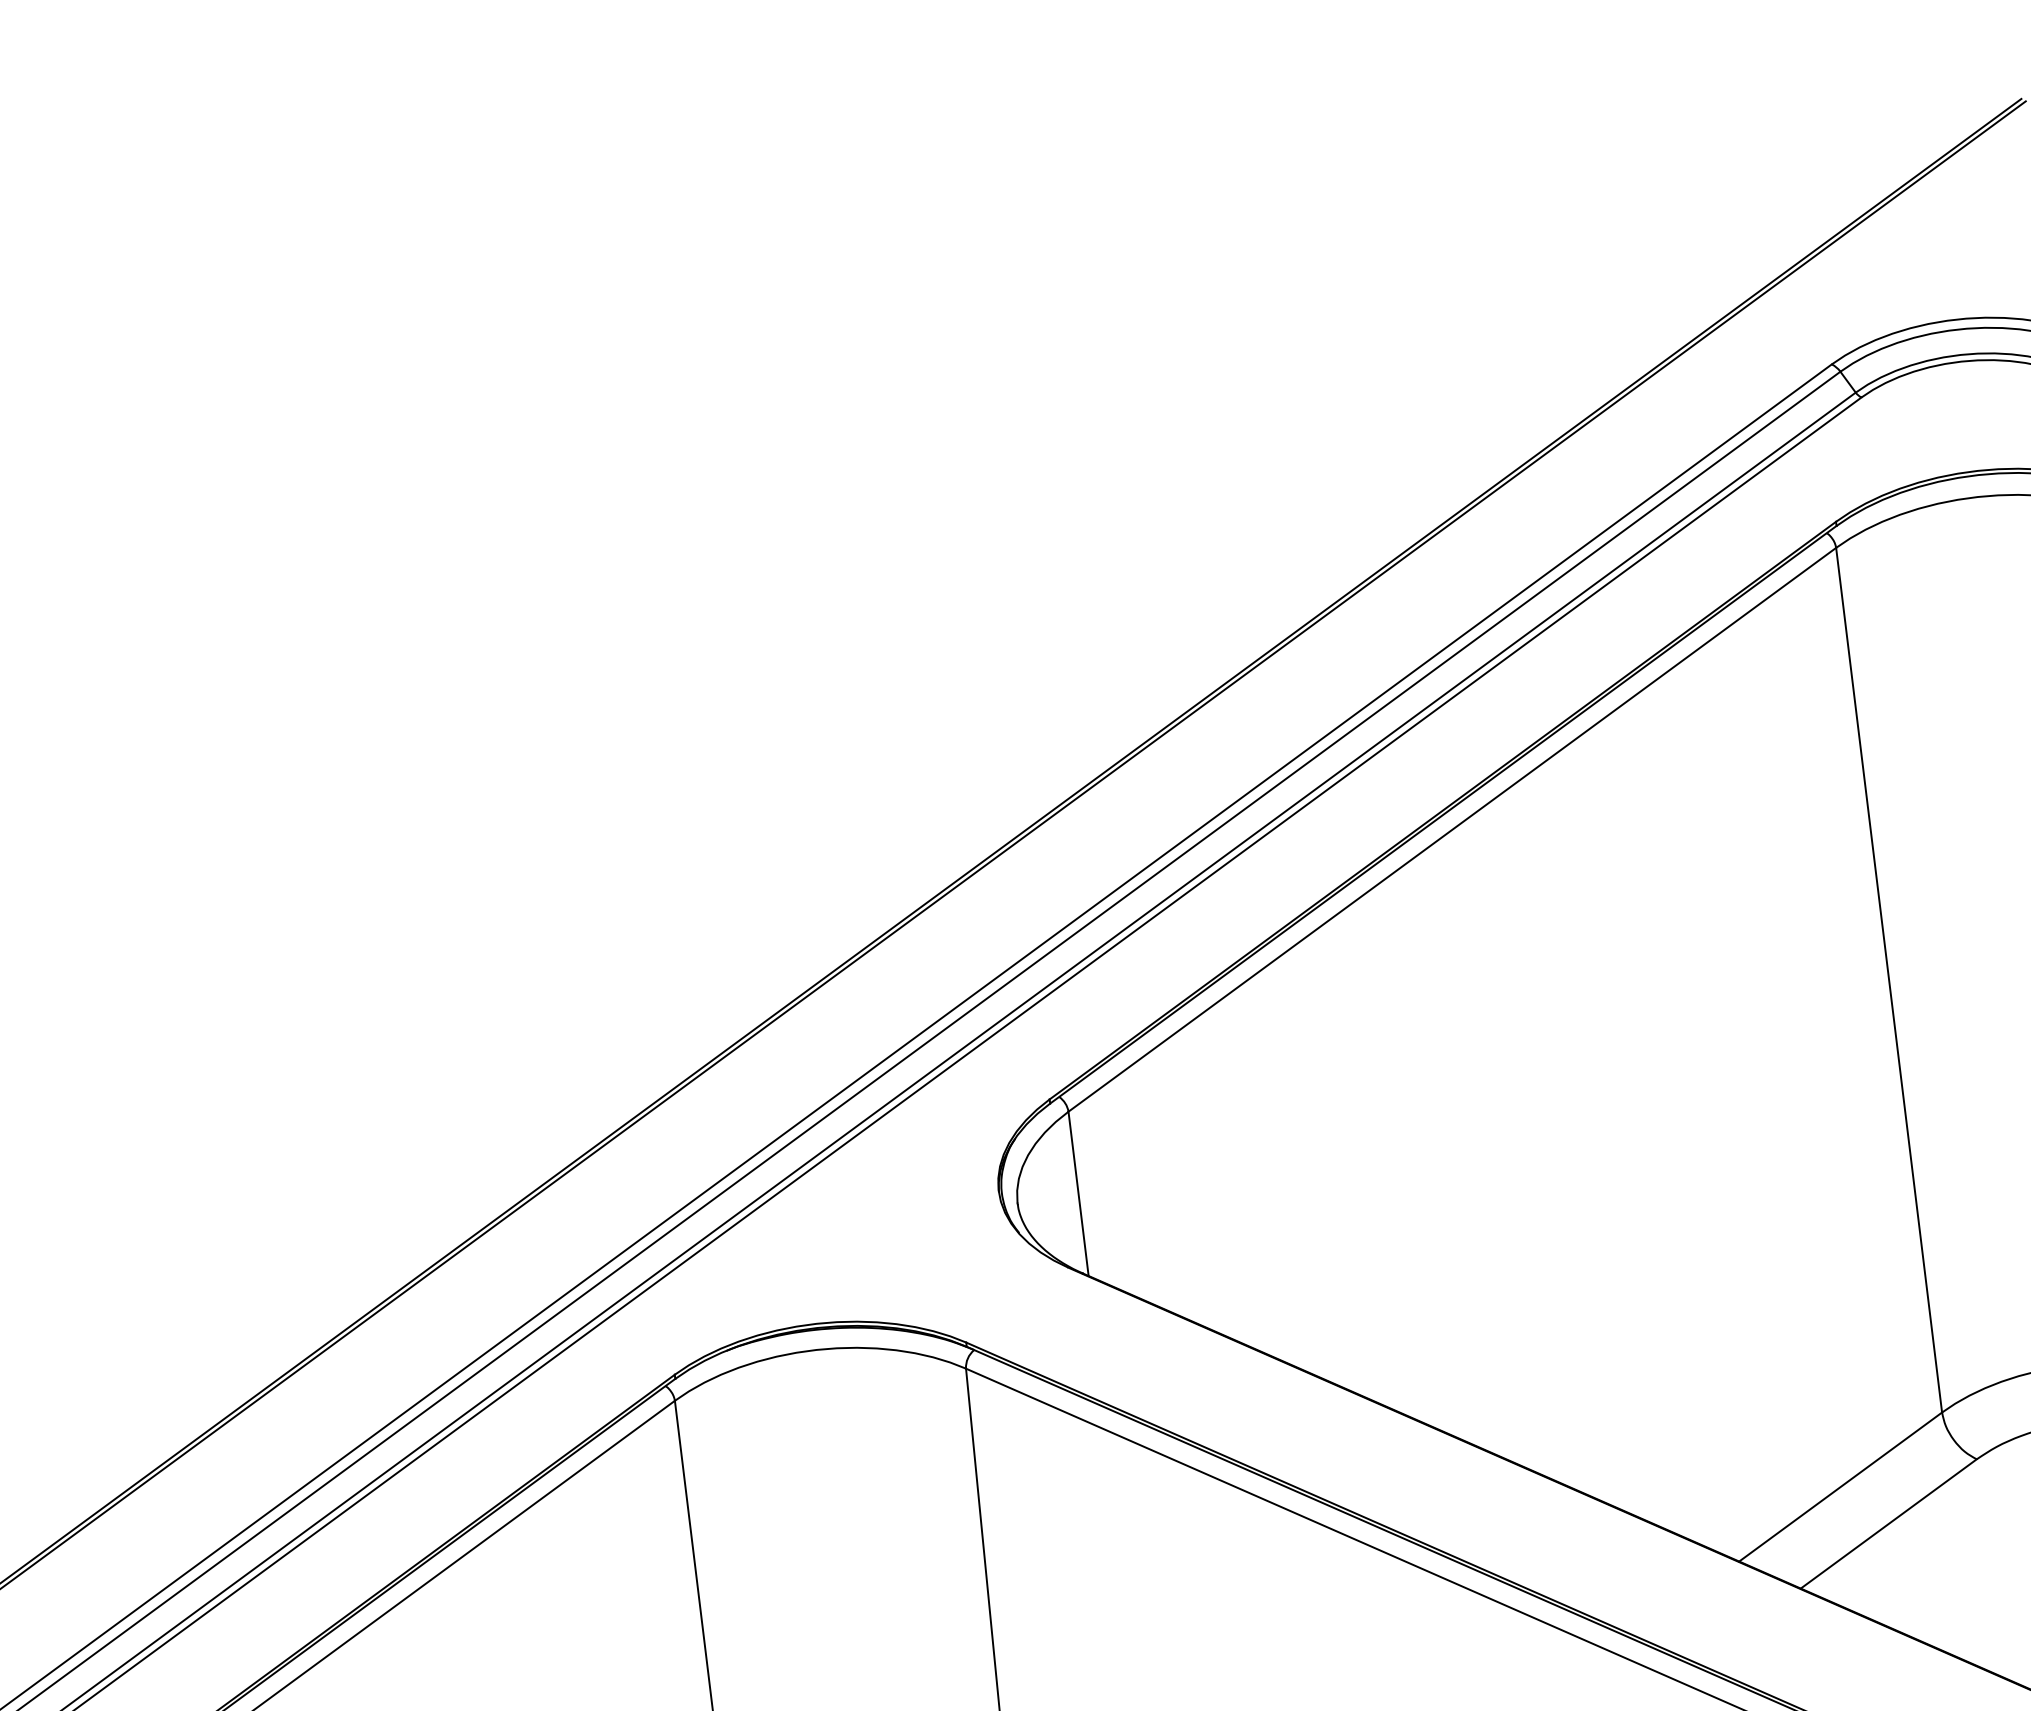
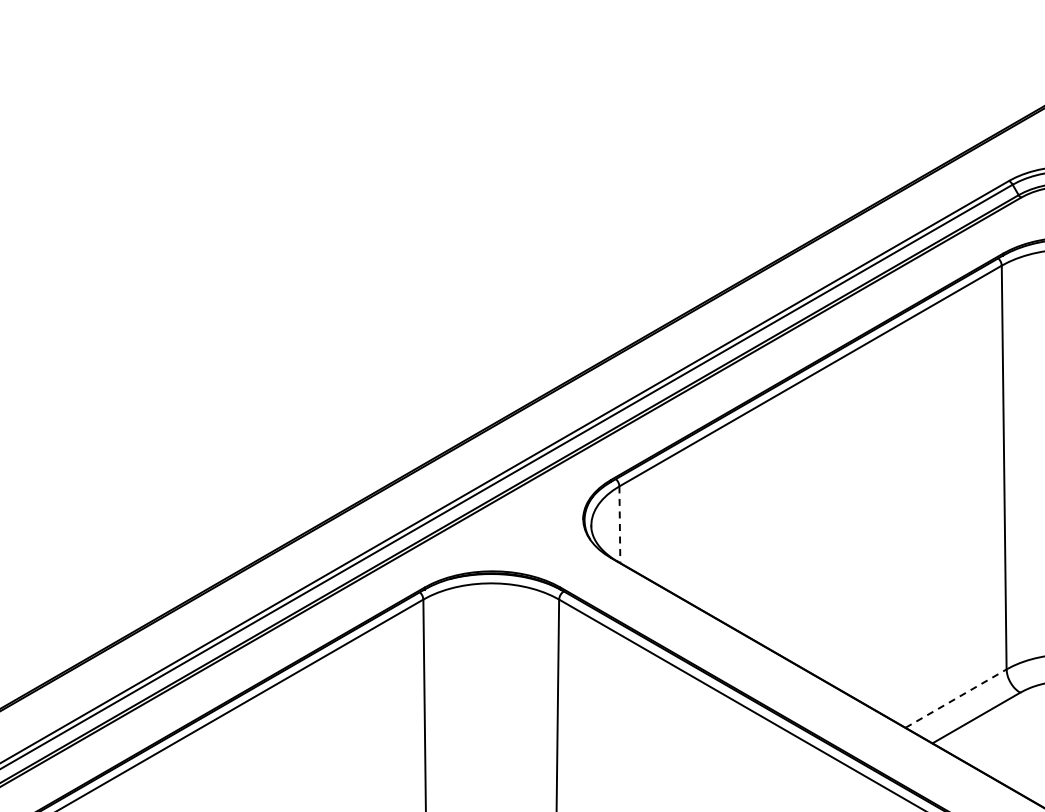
line: (1077, 1195) -> (619, 525), solid -> dashed
line: (1841, 1486) -> (956, 698), solid -> dashed

